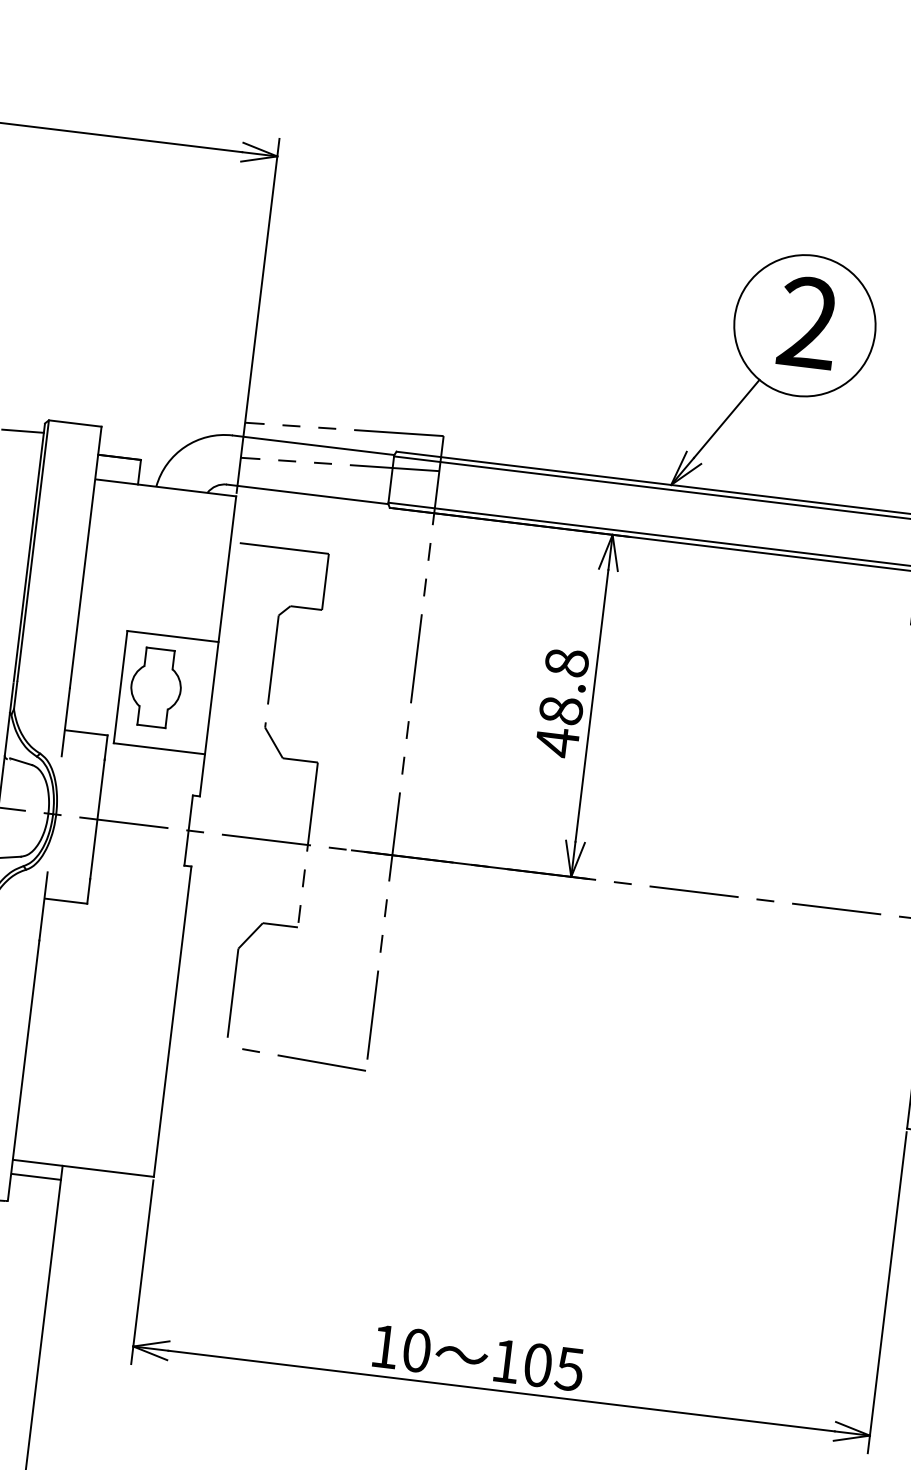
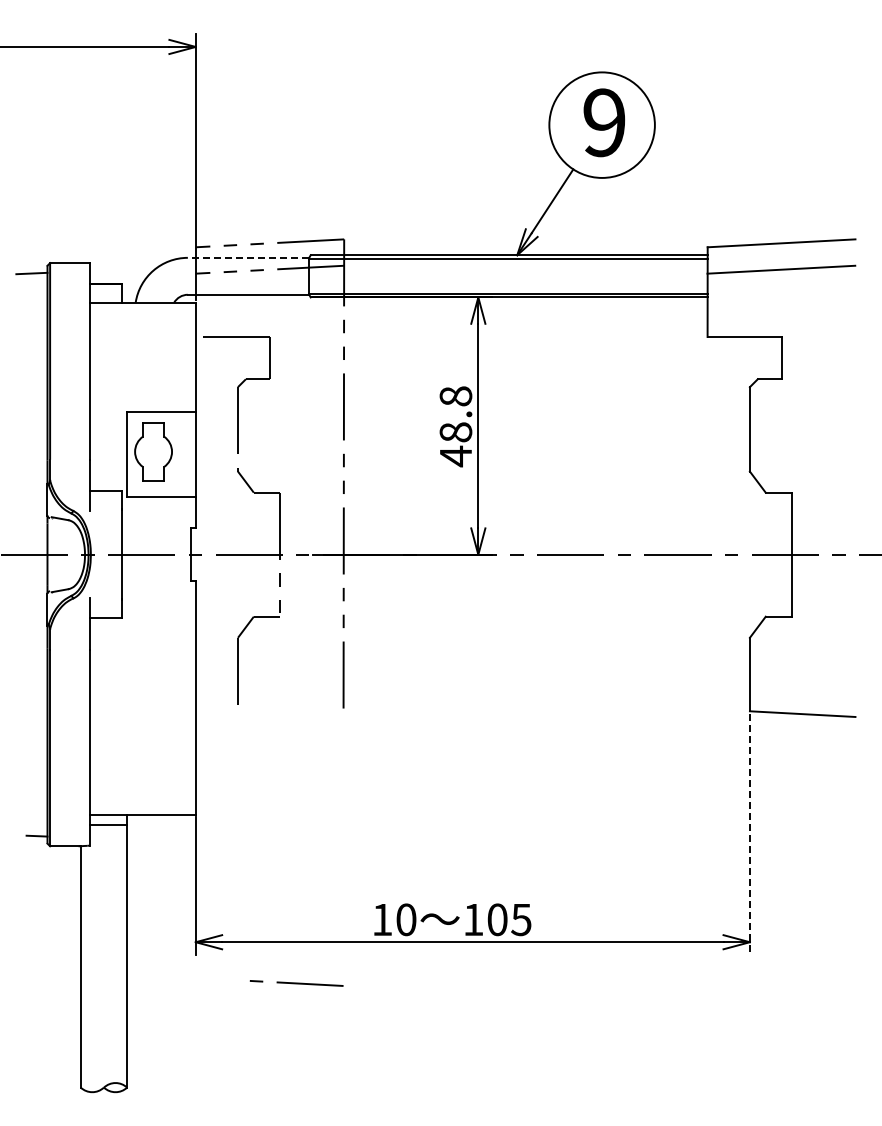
text: (808, 322) -> (604, 122), 2 -> 9
line: (313, 444) -> (248, 257), solid -> dashed
line: (303, 1059) -> (296, 983), moved
line: (886, 1292) -> (749, 834), solid -> dashed

